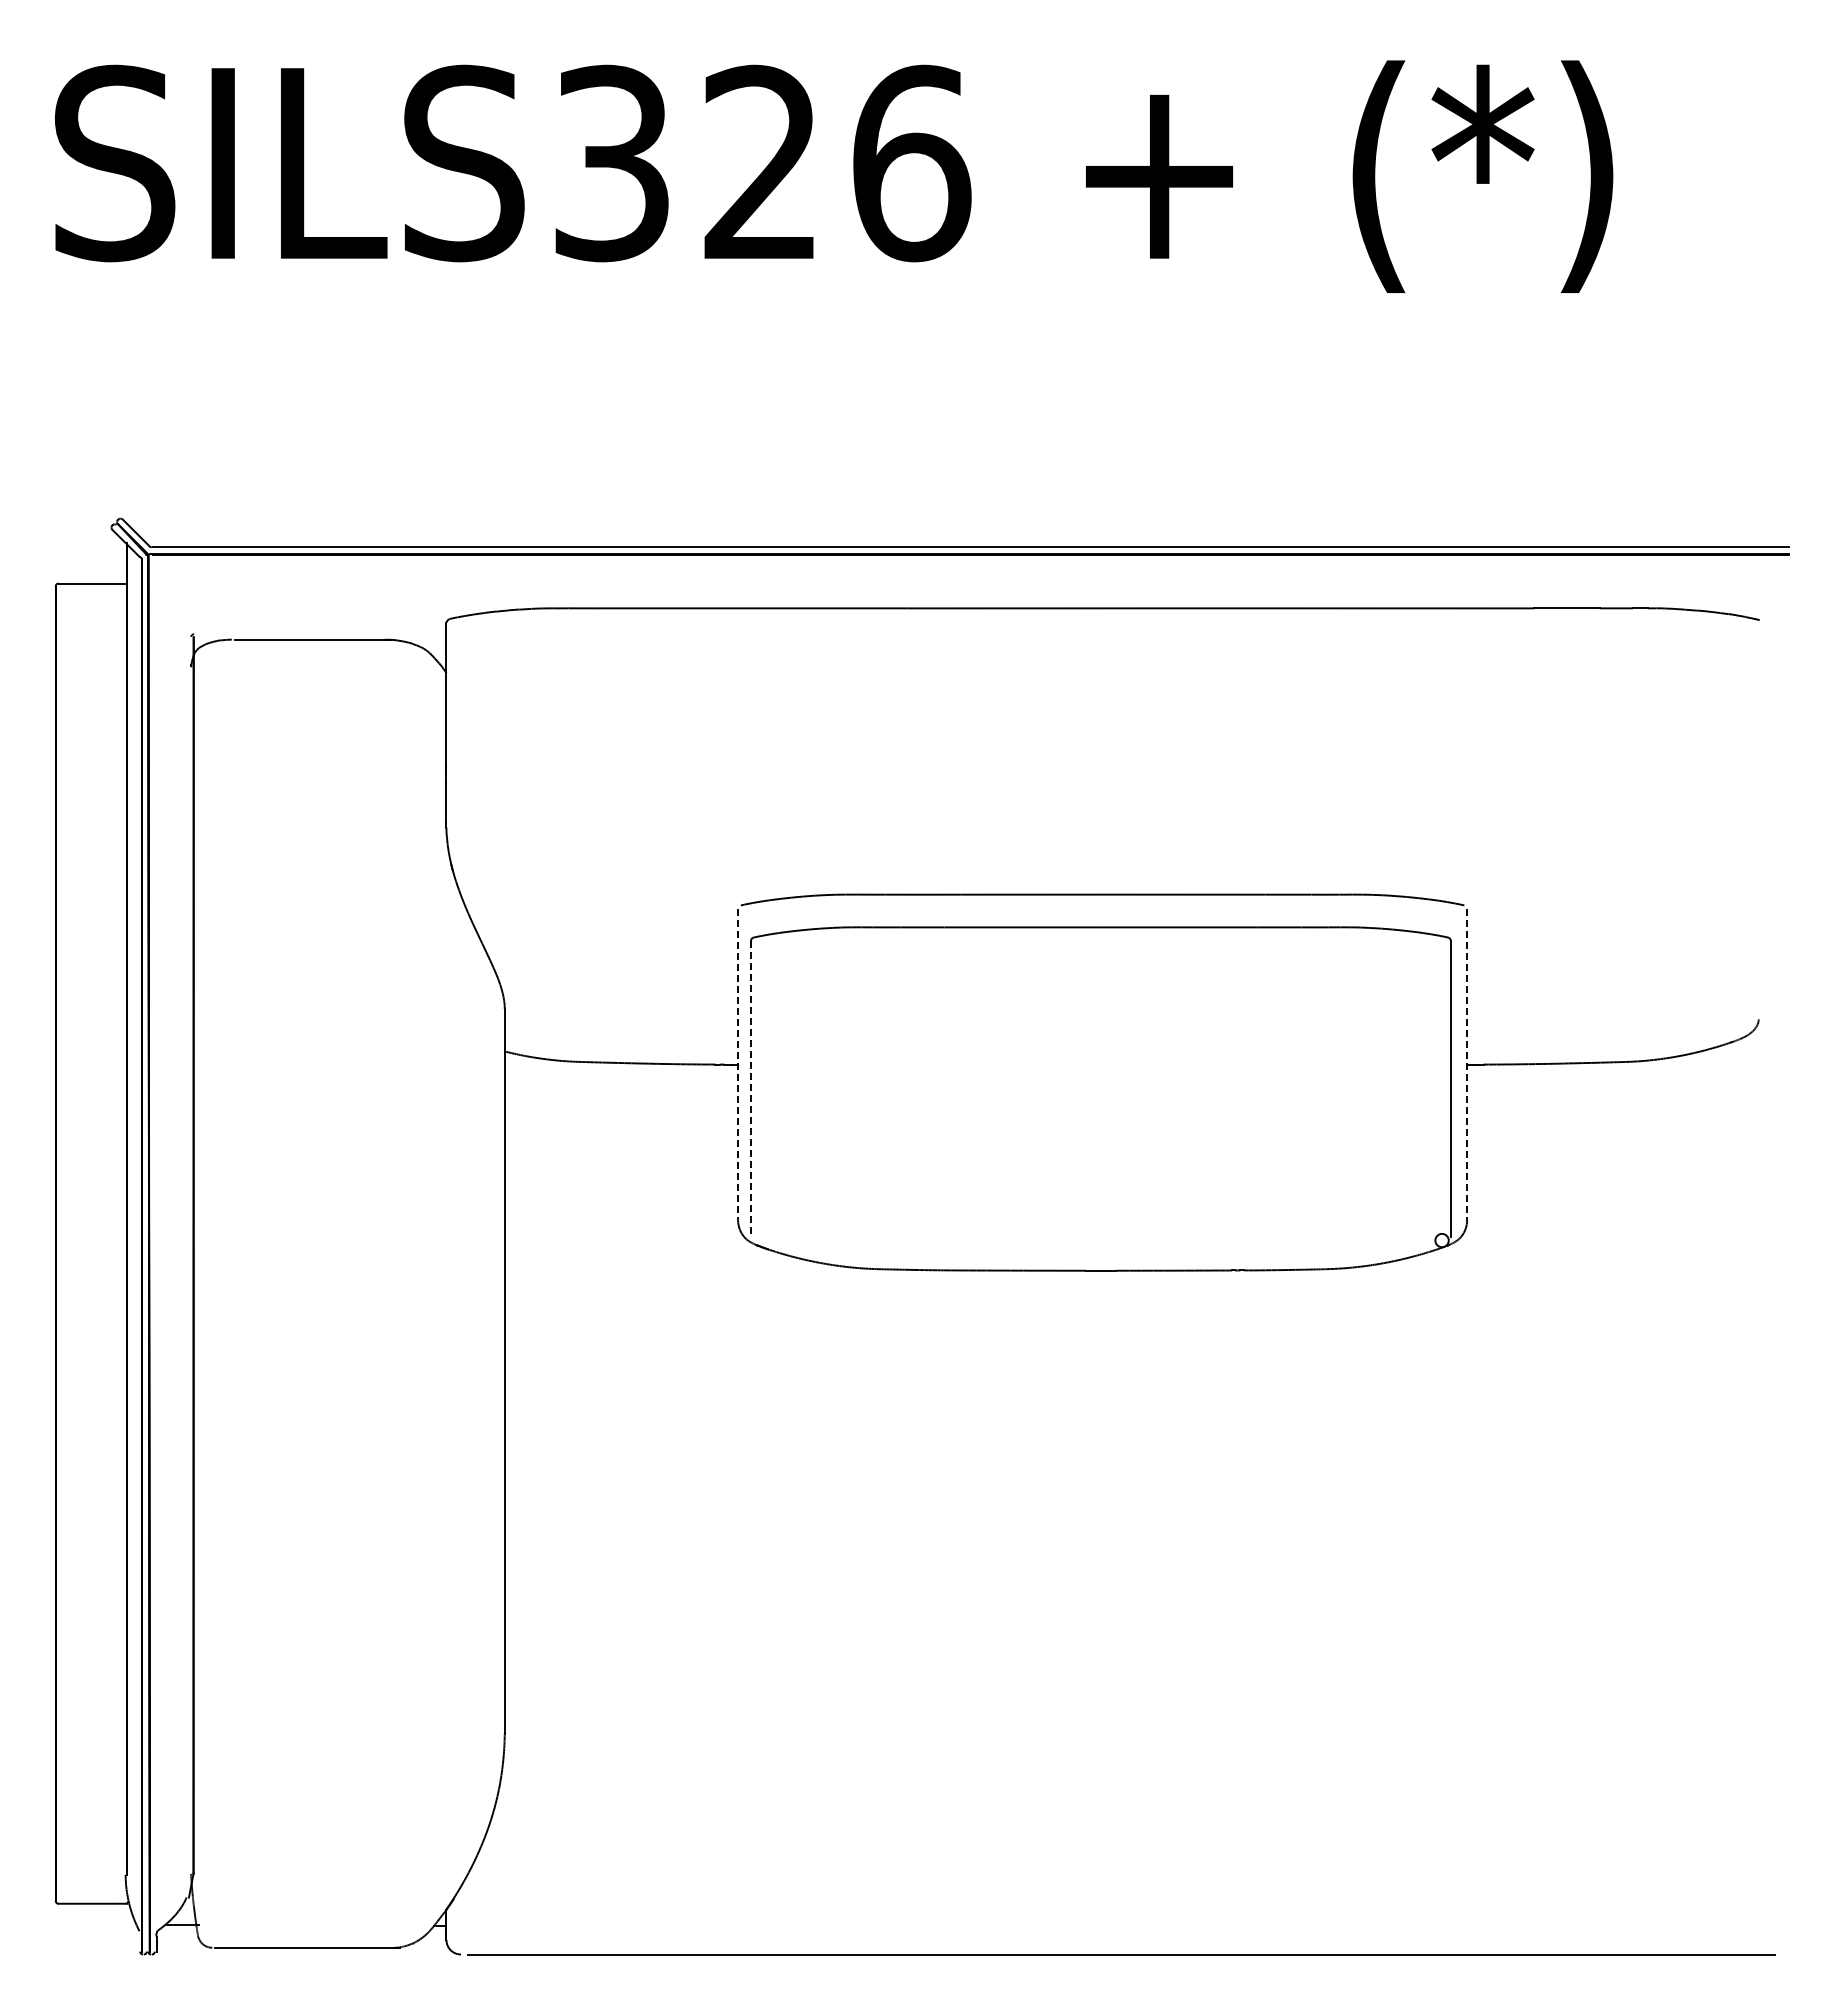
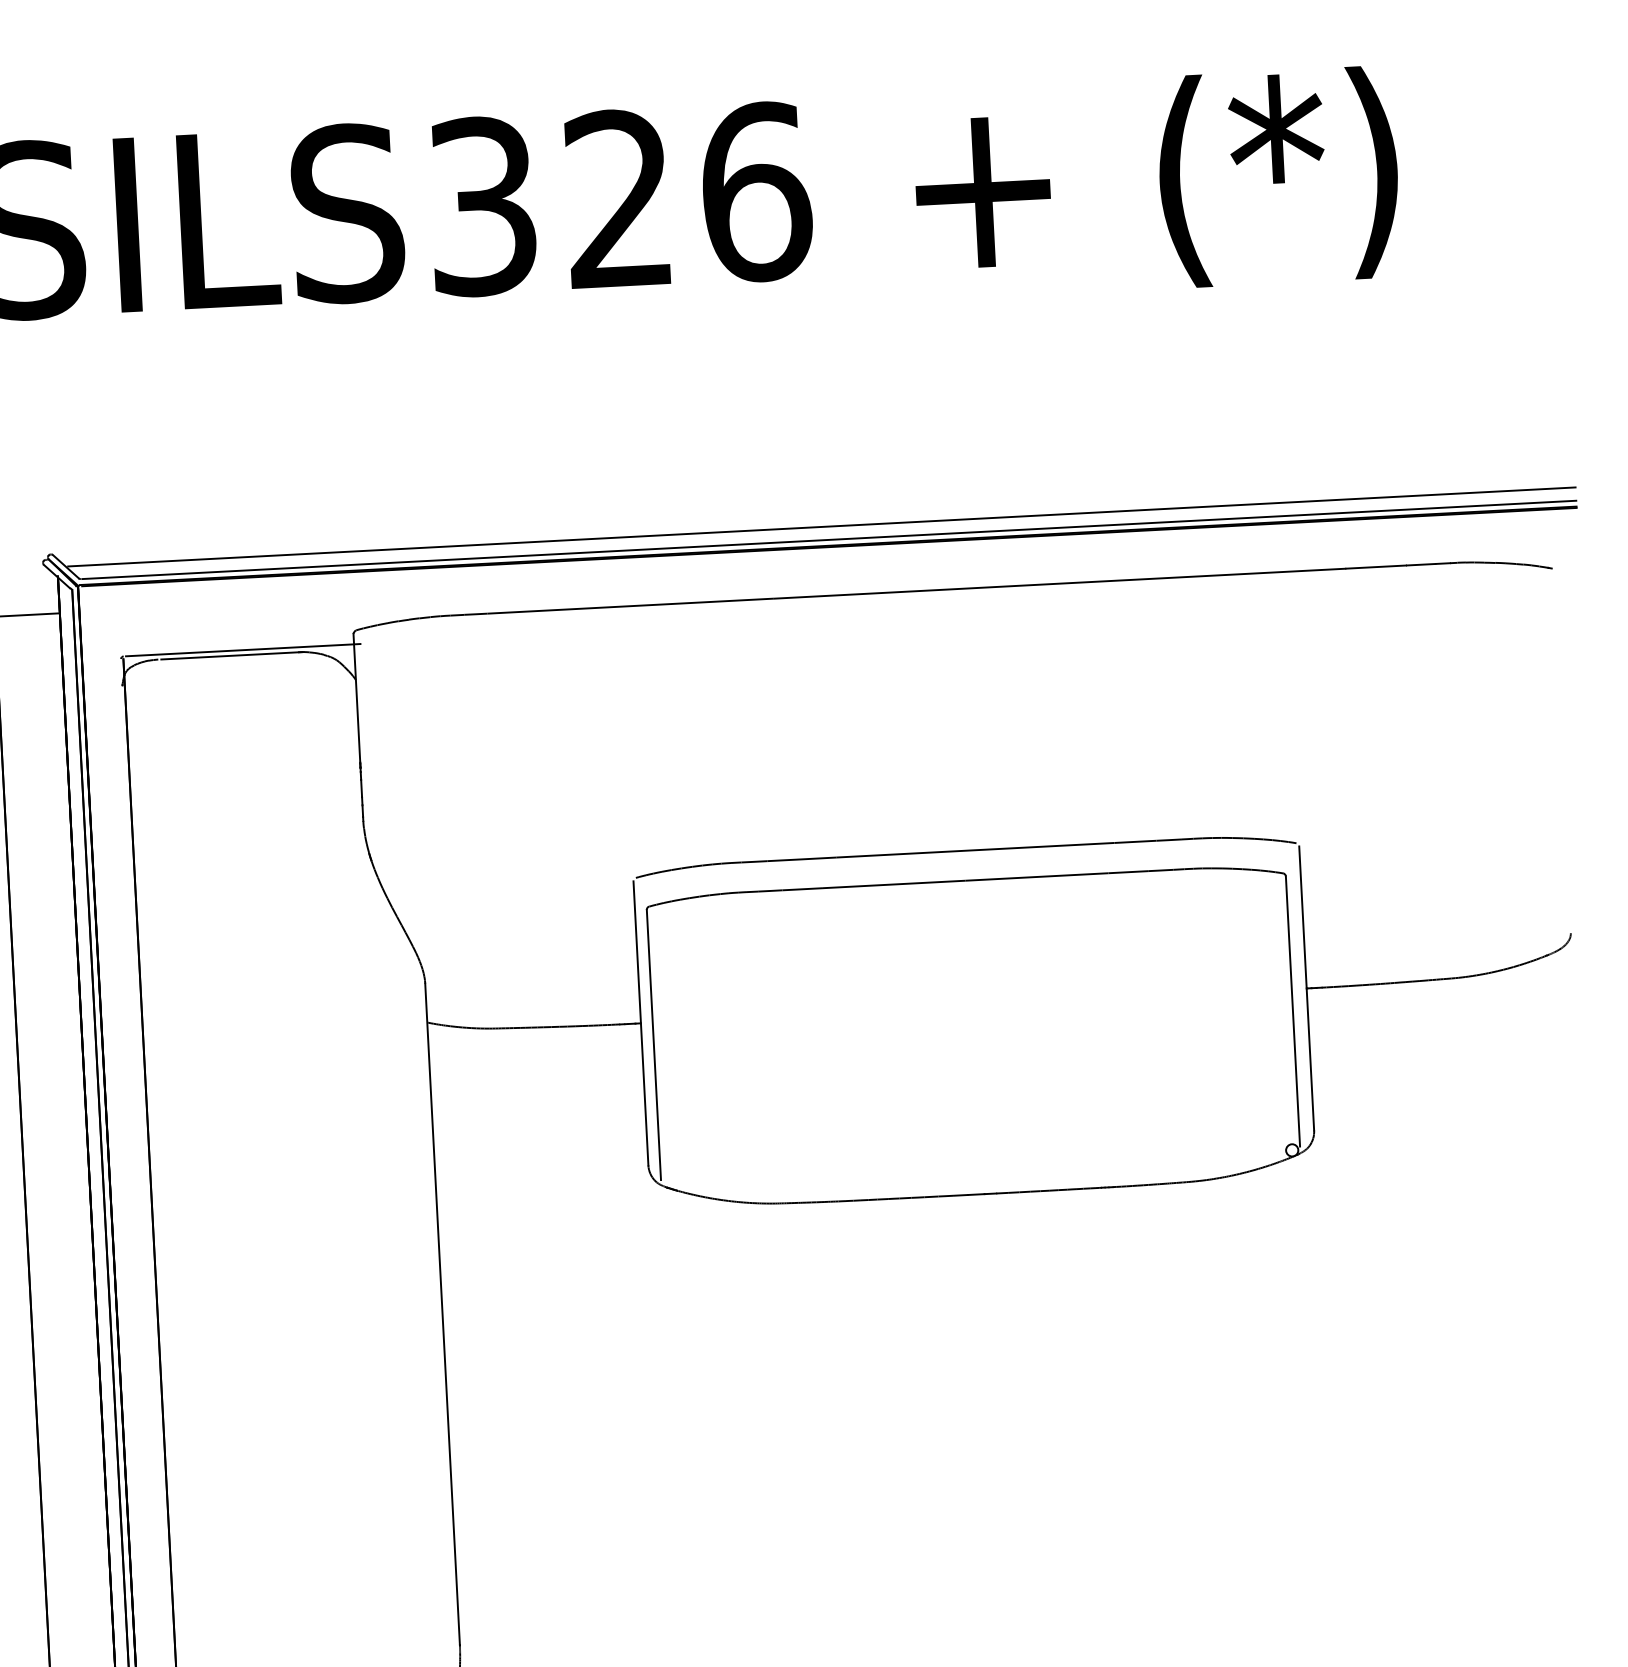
line: (963, 532) -> (821, 526), added
line: (324, 634) -> (242, 650), added
line: (738, 1064) -> (641, 1023), dashed -> solid
line: (1467, 1065) -> (1307, 989), dashed -> solid
line: (751, 1088) -> (654, 1044), dashed -> solid

